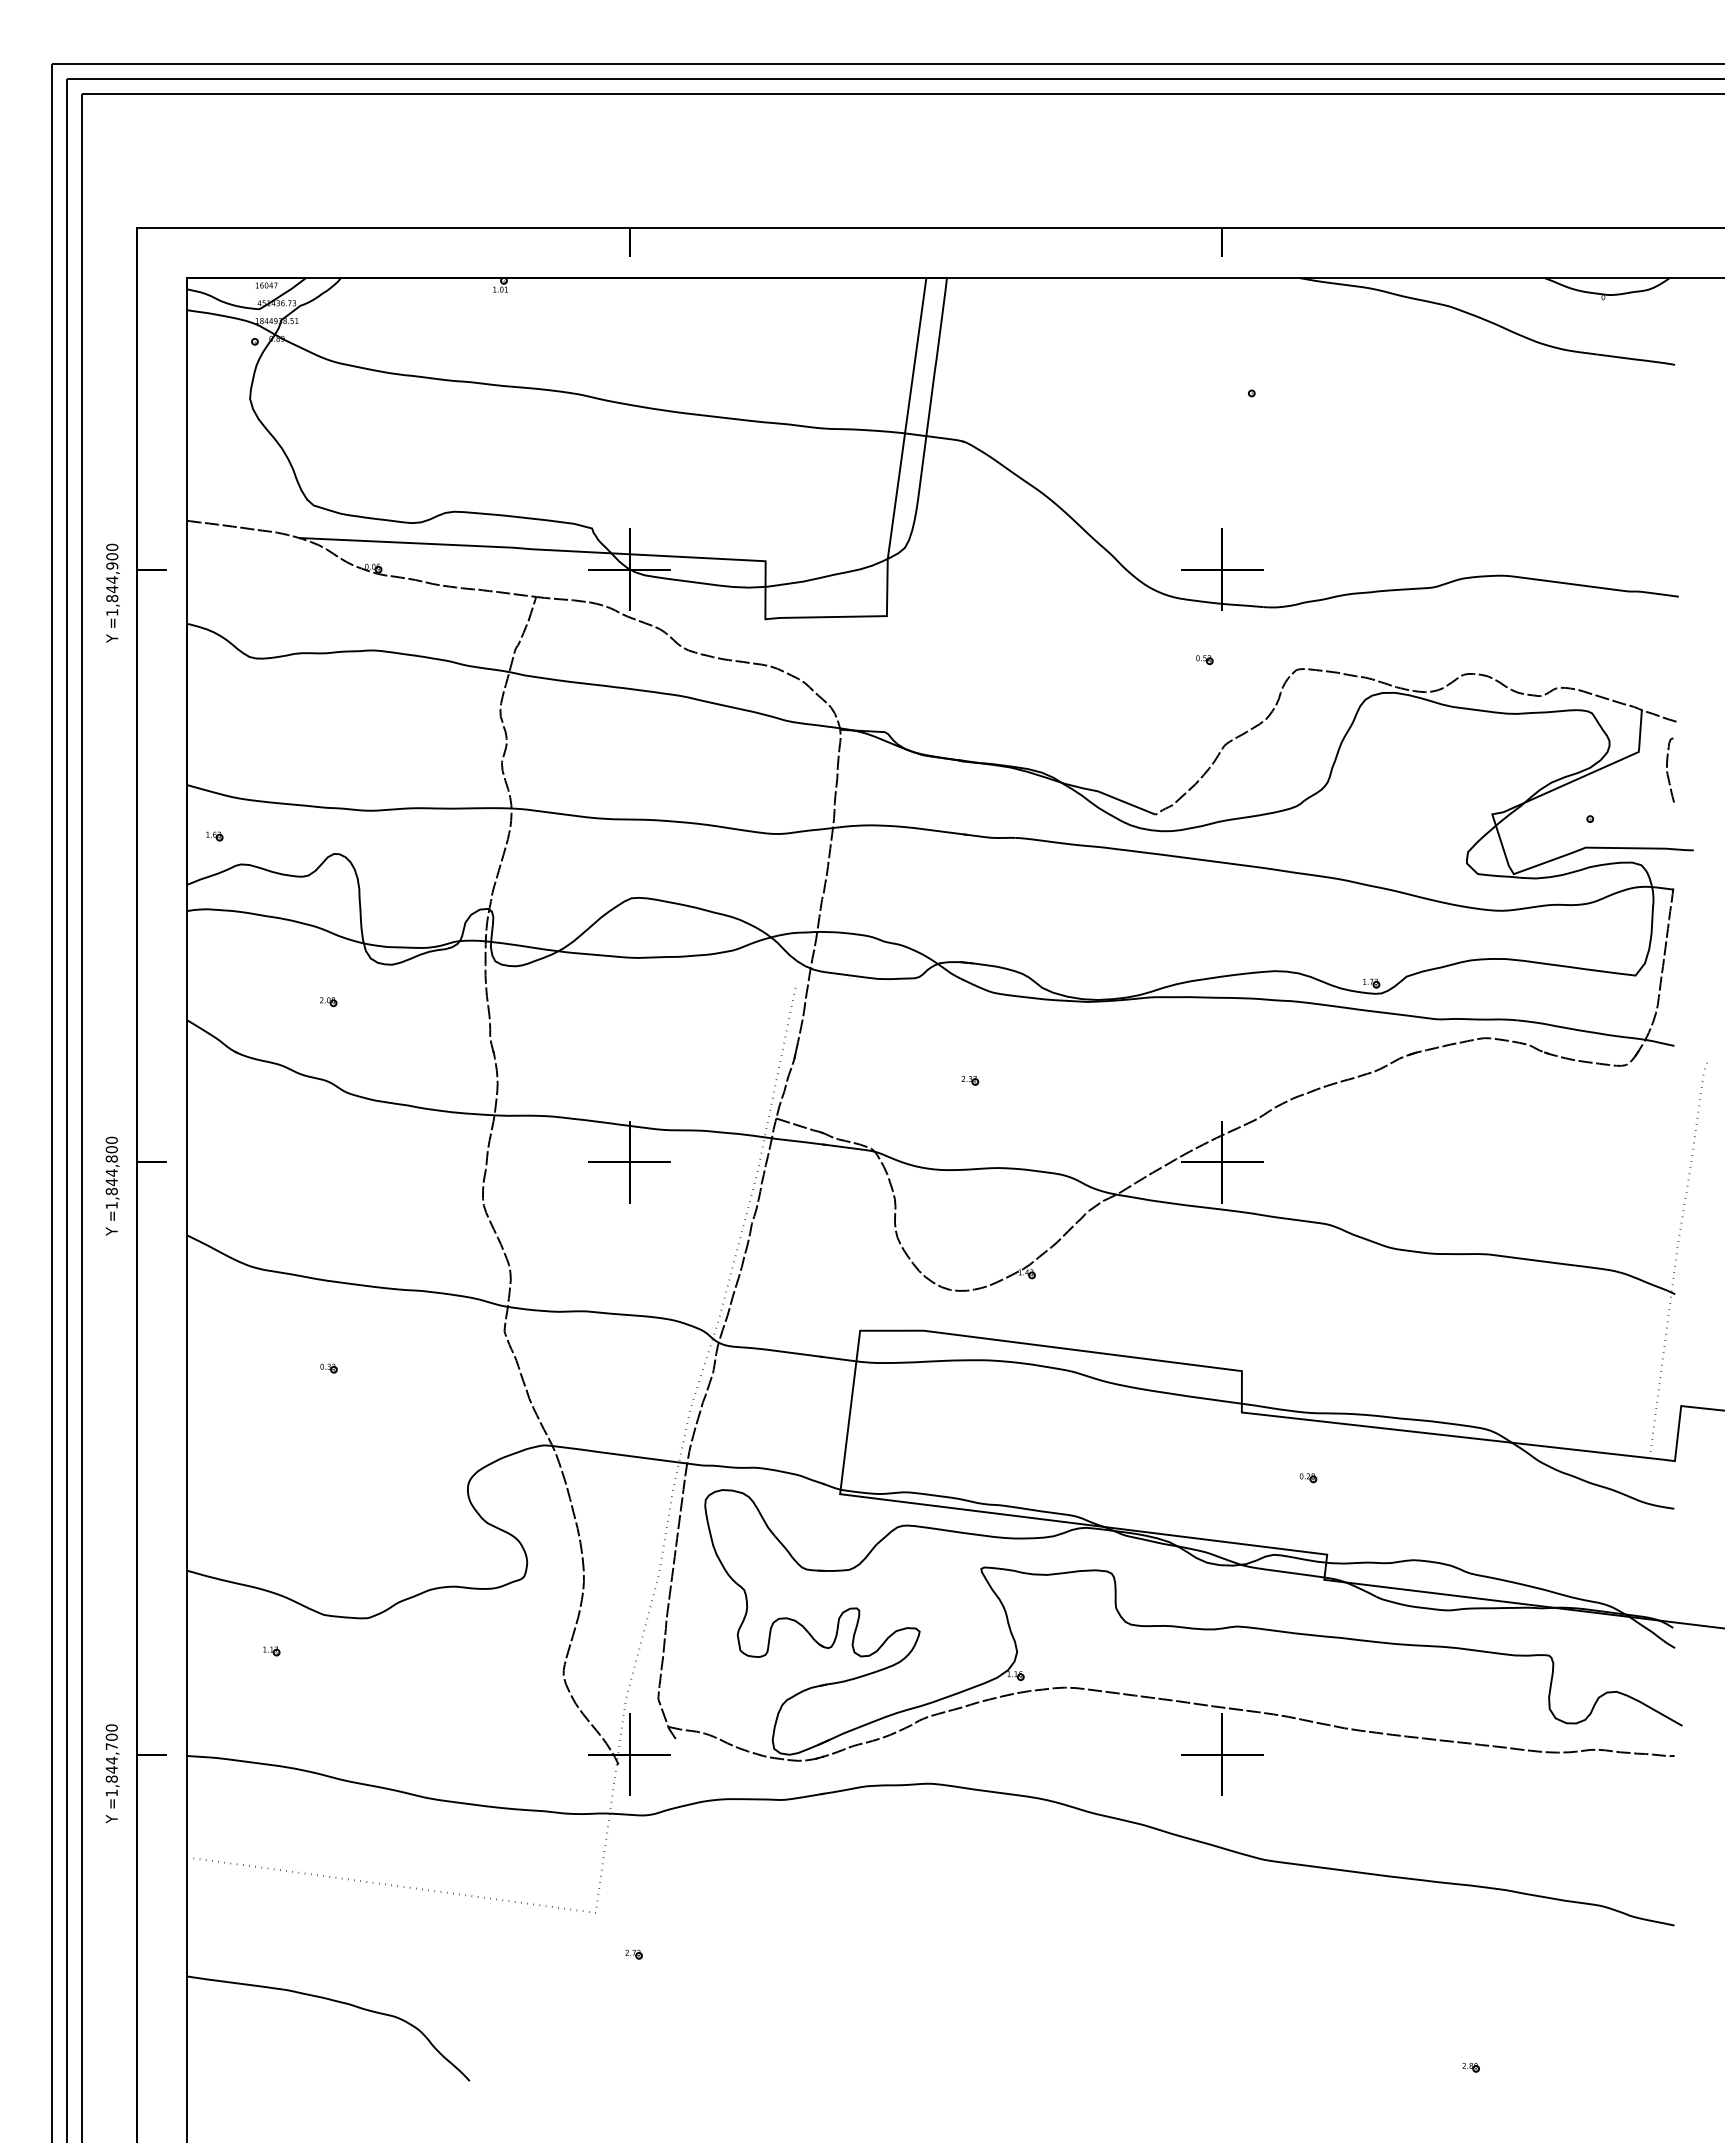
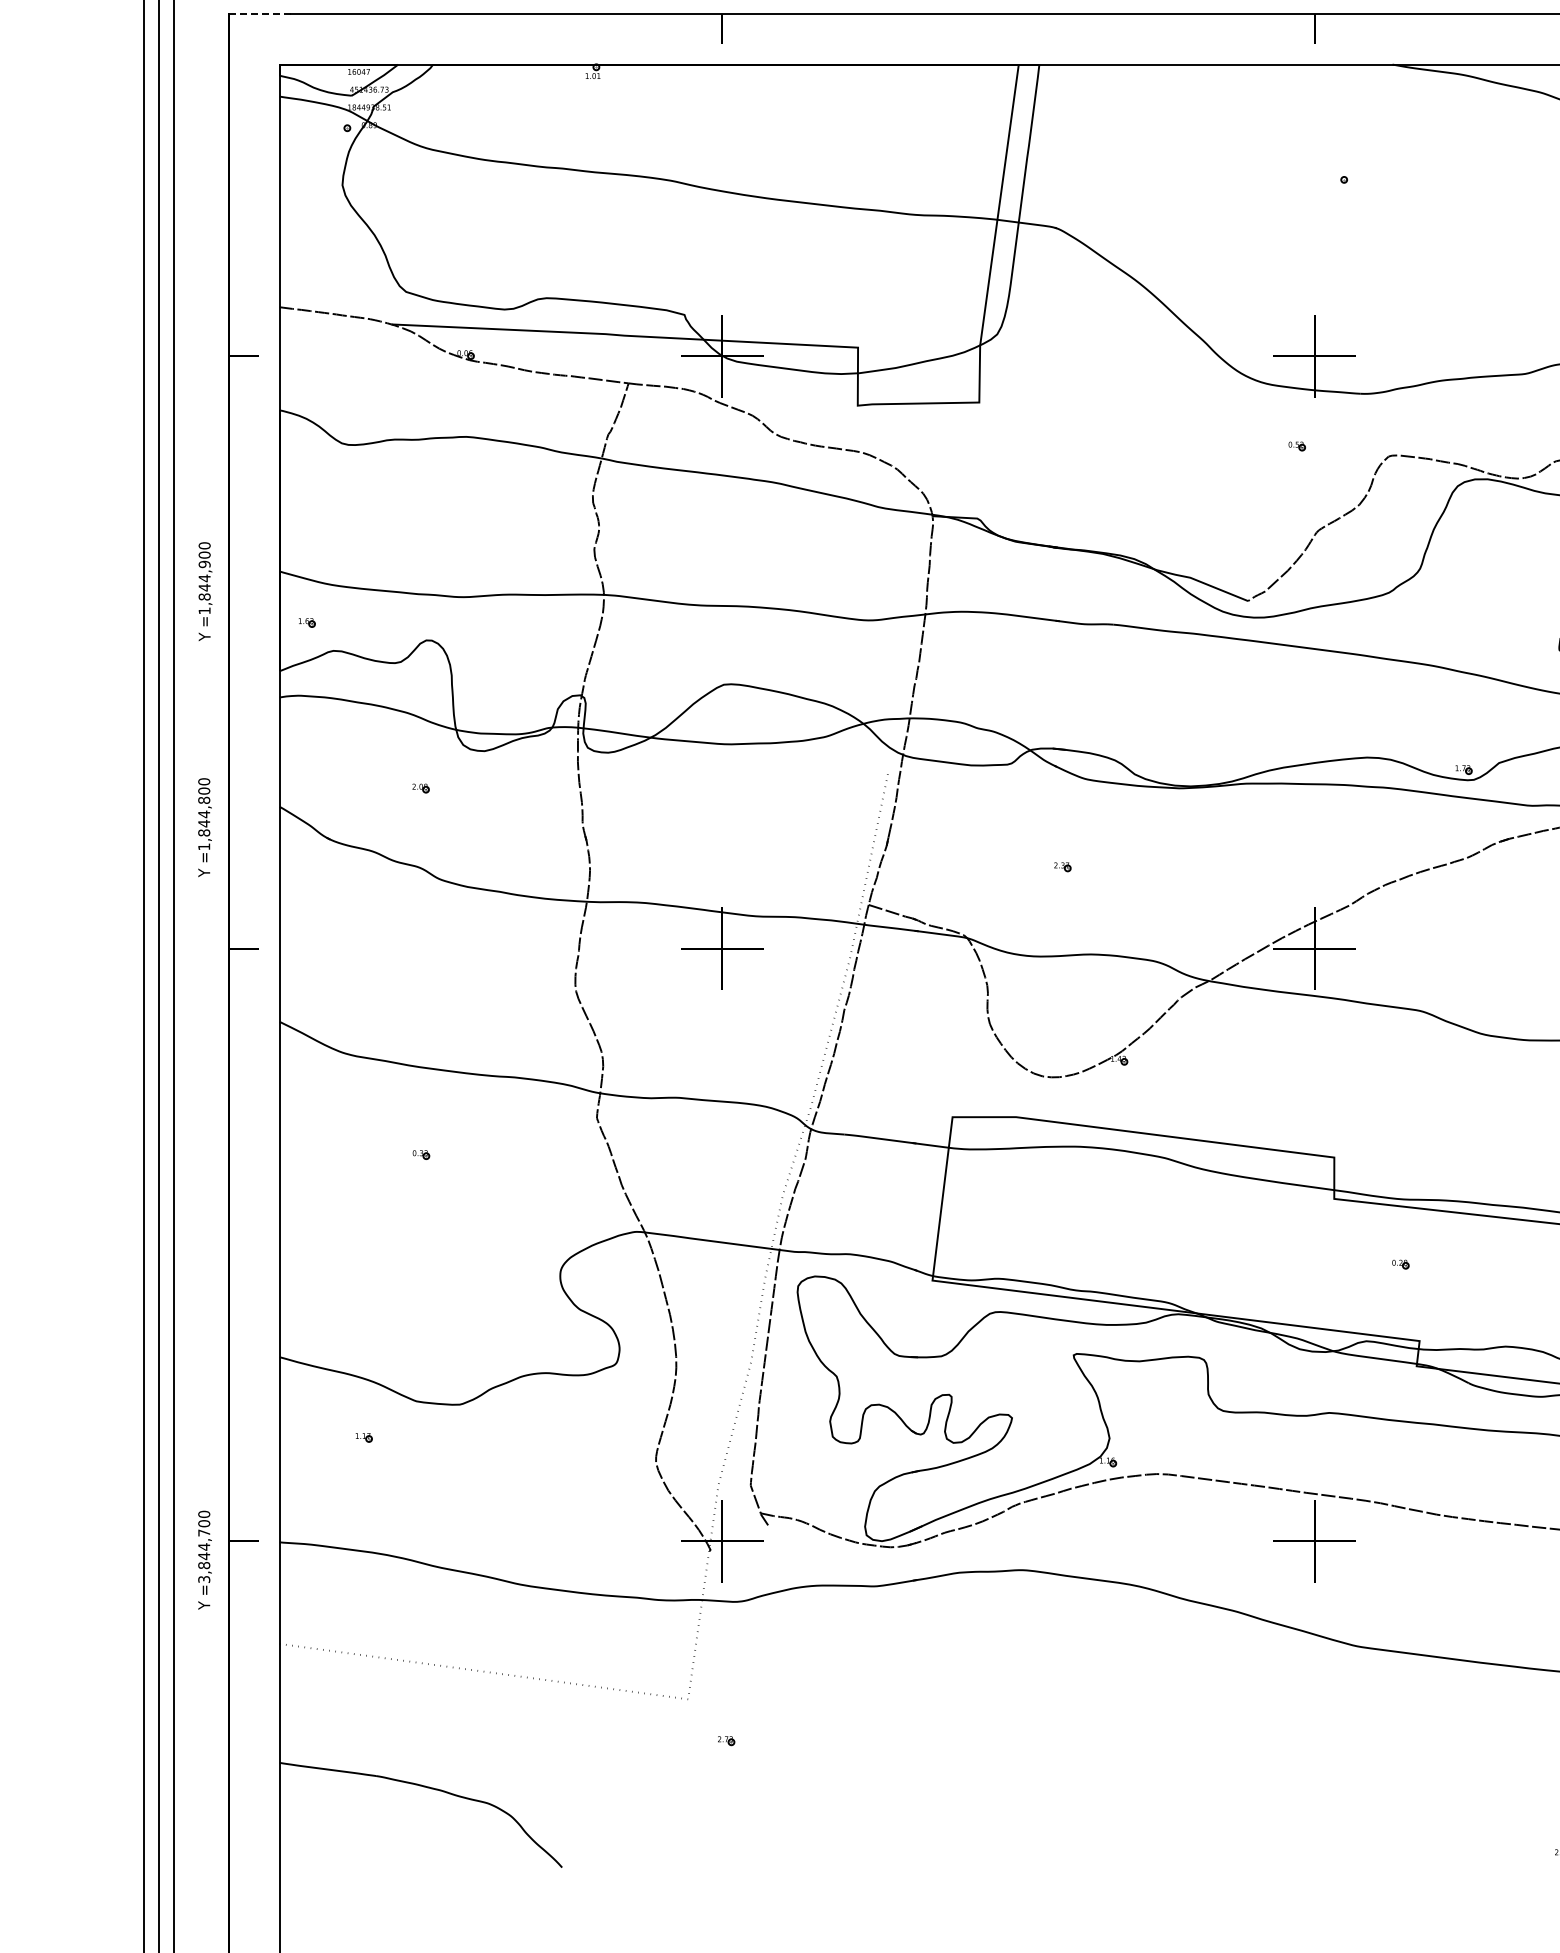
line: (167, 227) -> (259, 13), solid -> dashed
text: (112, 592) -> (204, 590), moved
text: (112, 1185) -> (204, 826), moved
text: (111, 1792) -> (203, 1578), =1,844,700 -> =3,844,700

